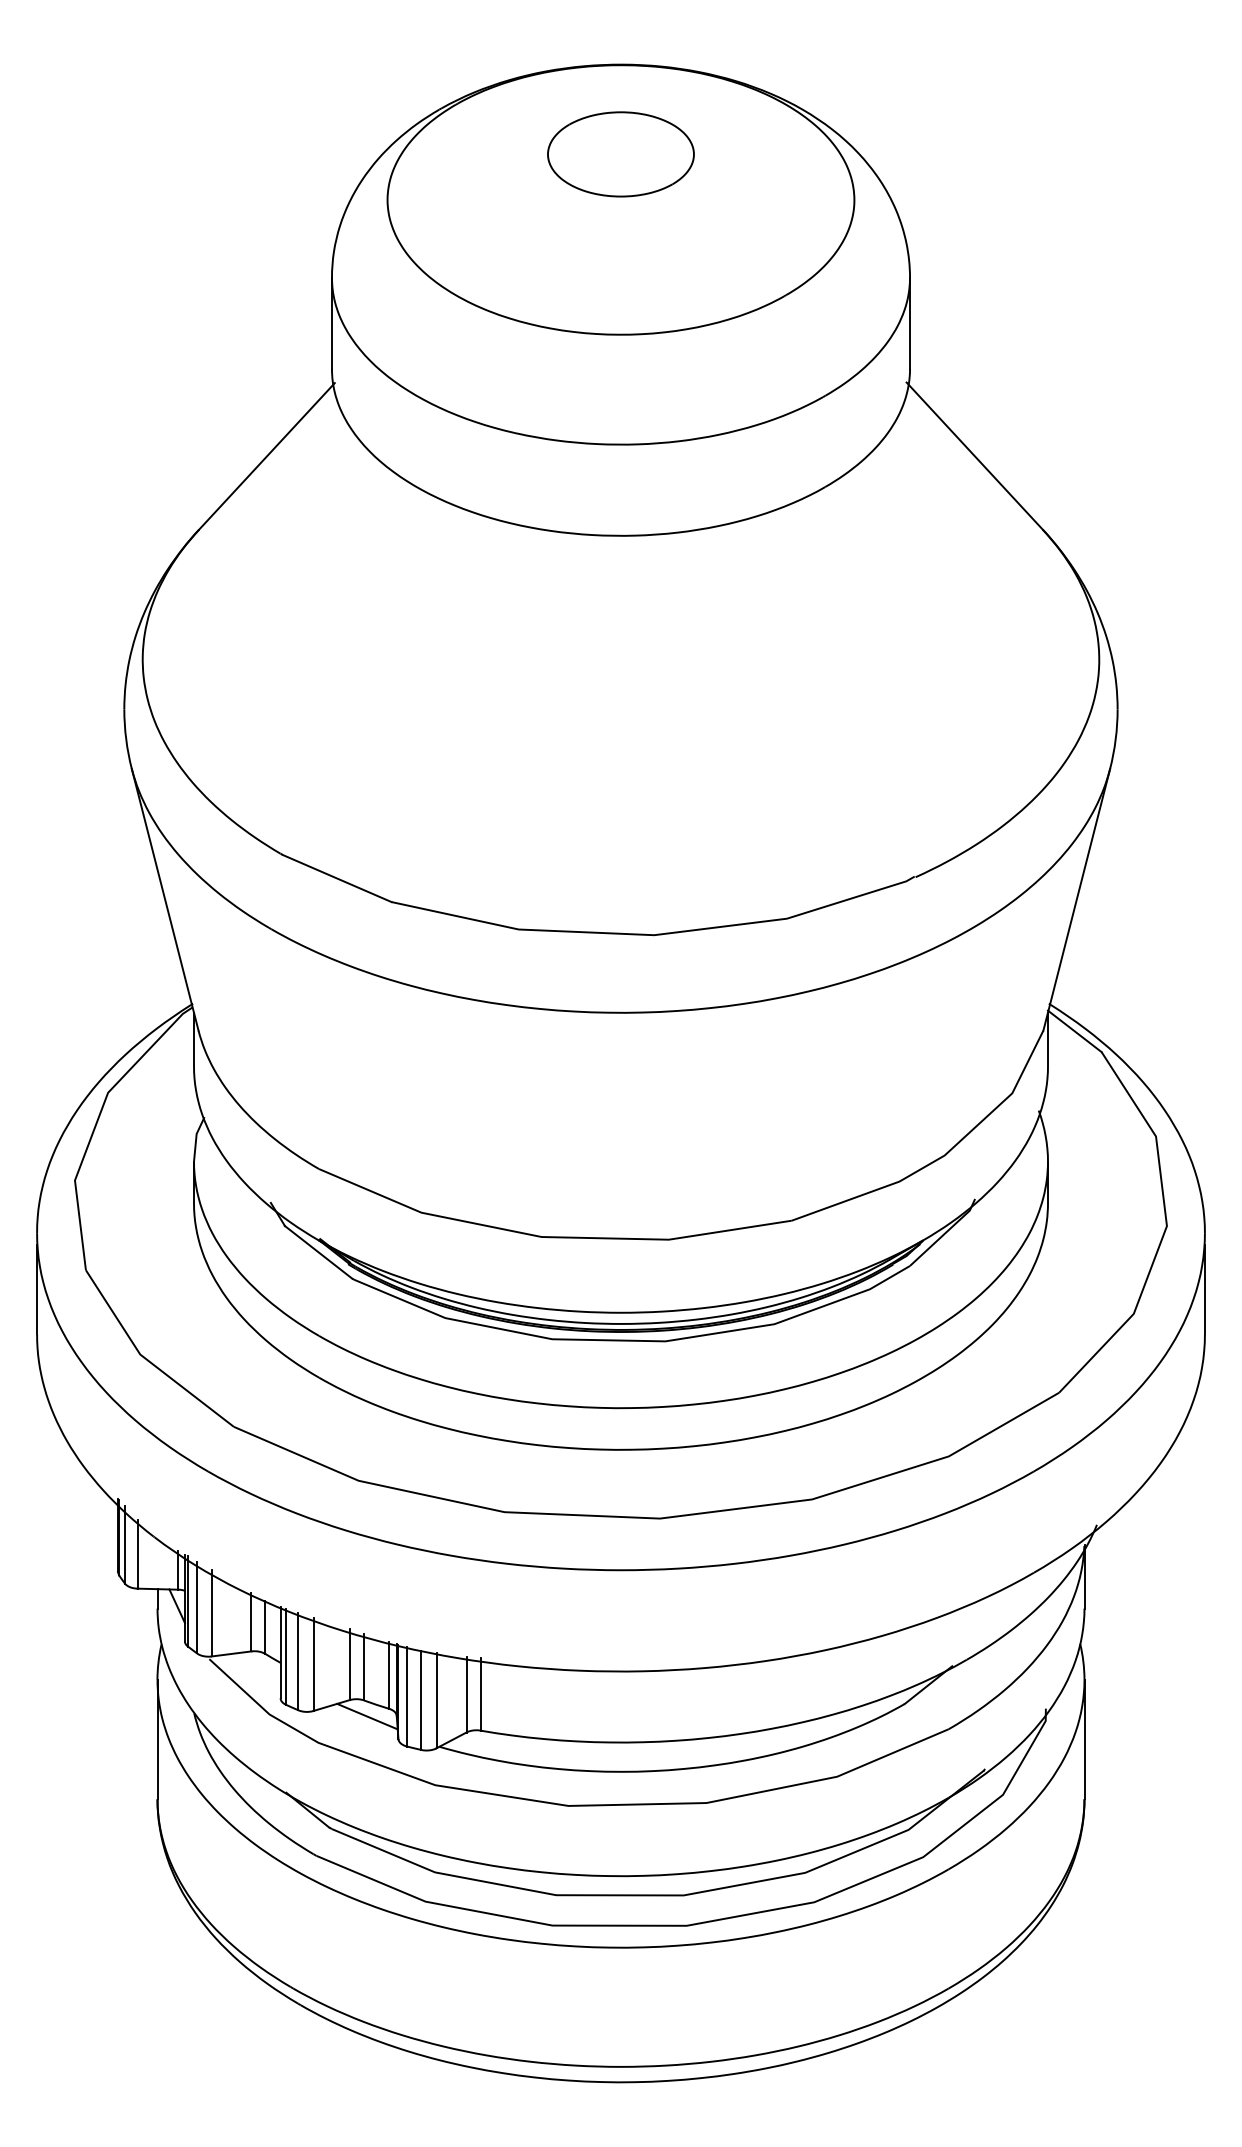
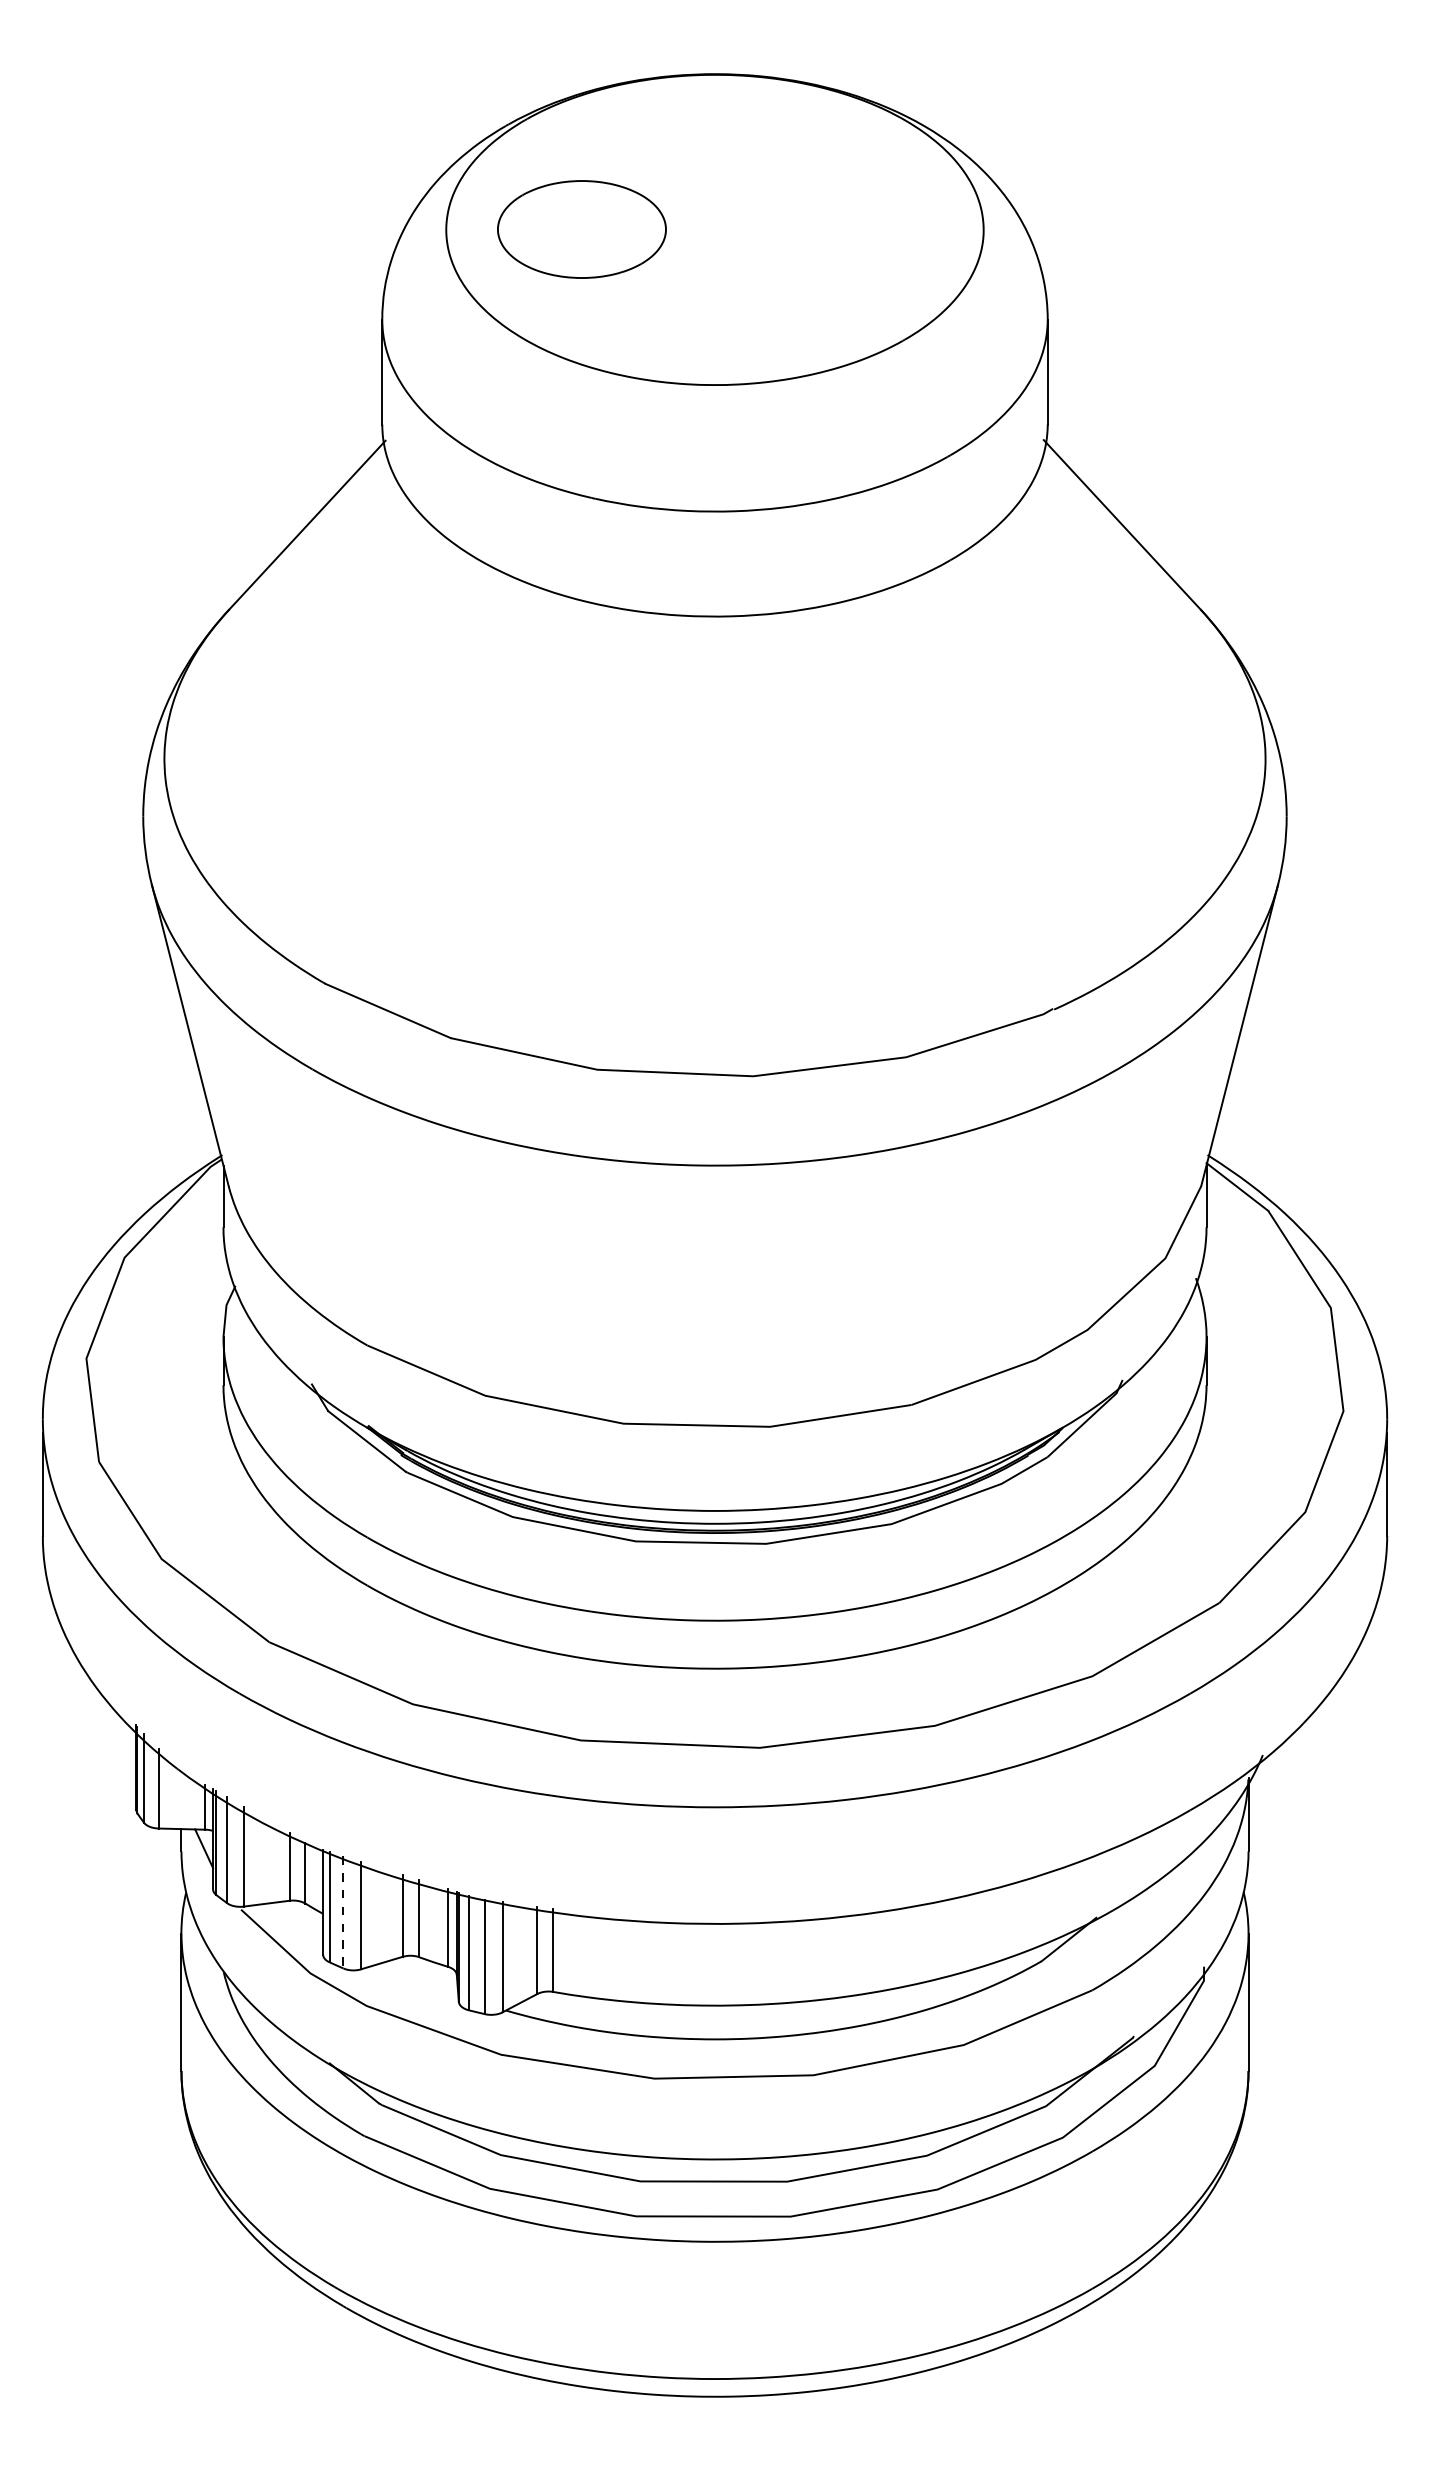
part: (620, 154) -> (581, 229), moved
line: (298, 1661) -> (343, 1912), solid -> dashed
line: (366, 1716) -> (422, 1975), removed

